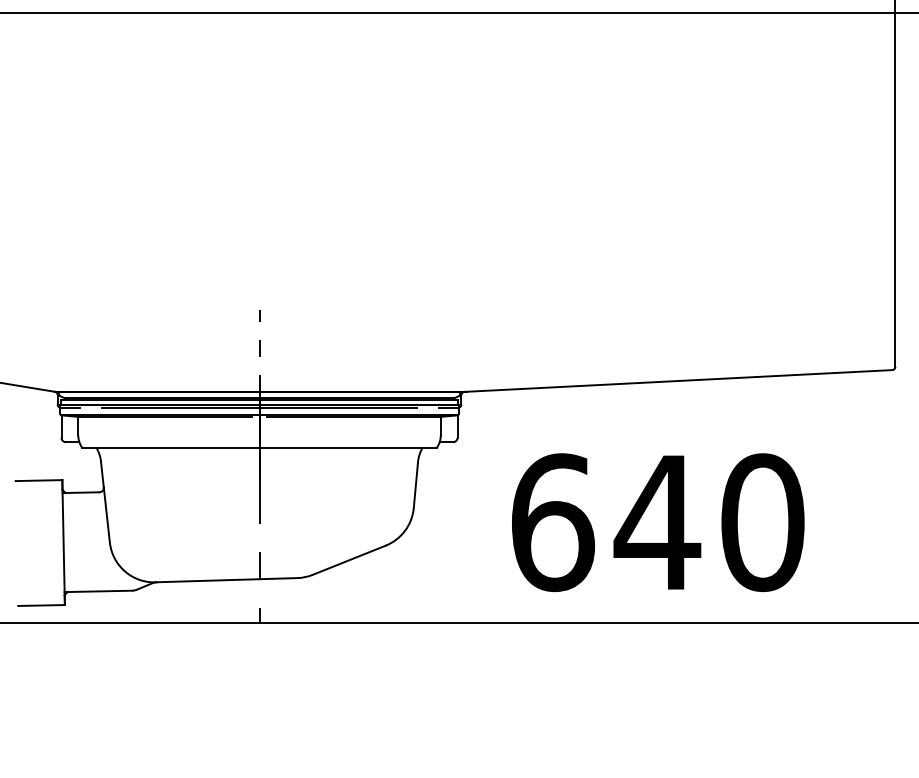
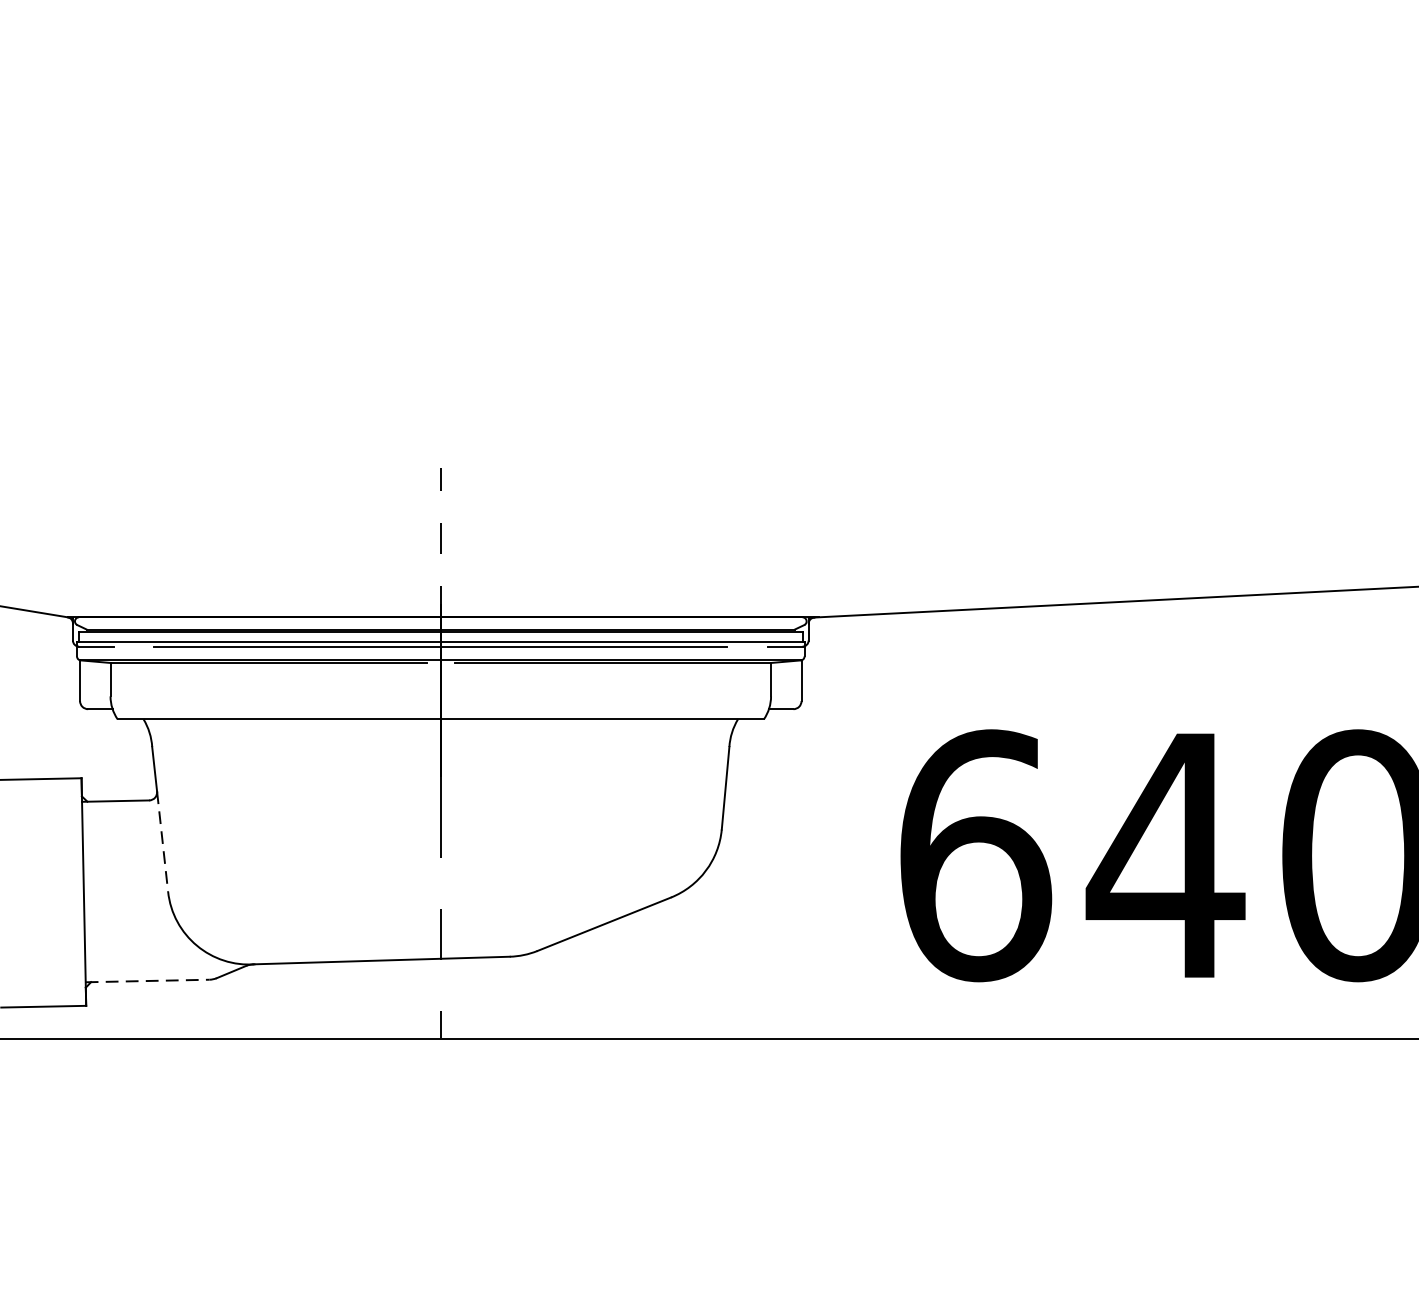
line: (106, 514) -> (161, 840), solid -> dashed
line: (98, 591) -> (147, 981), solid -> dashed

